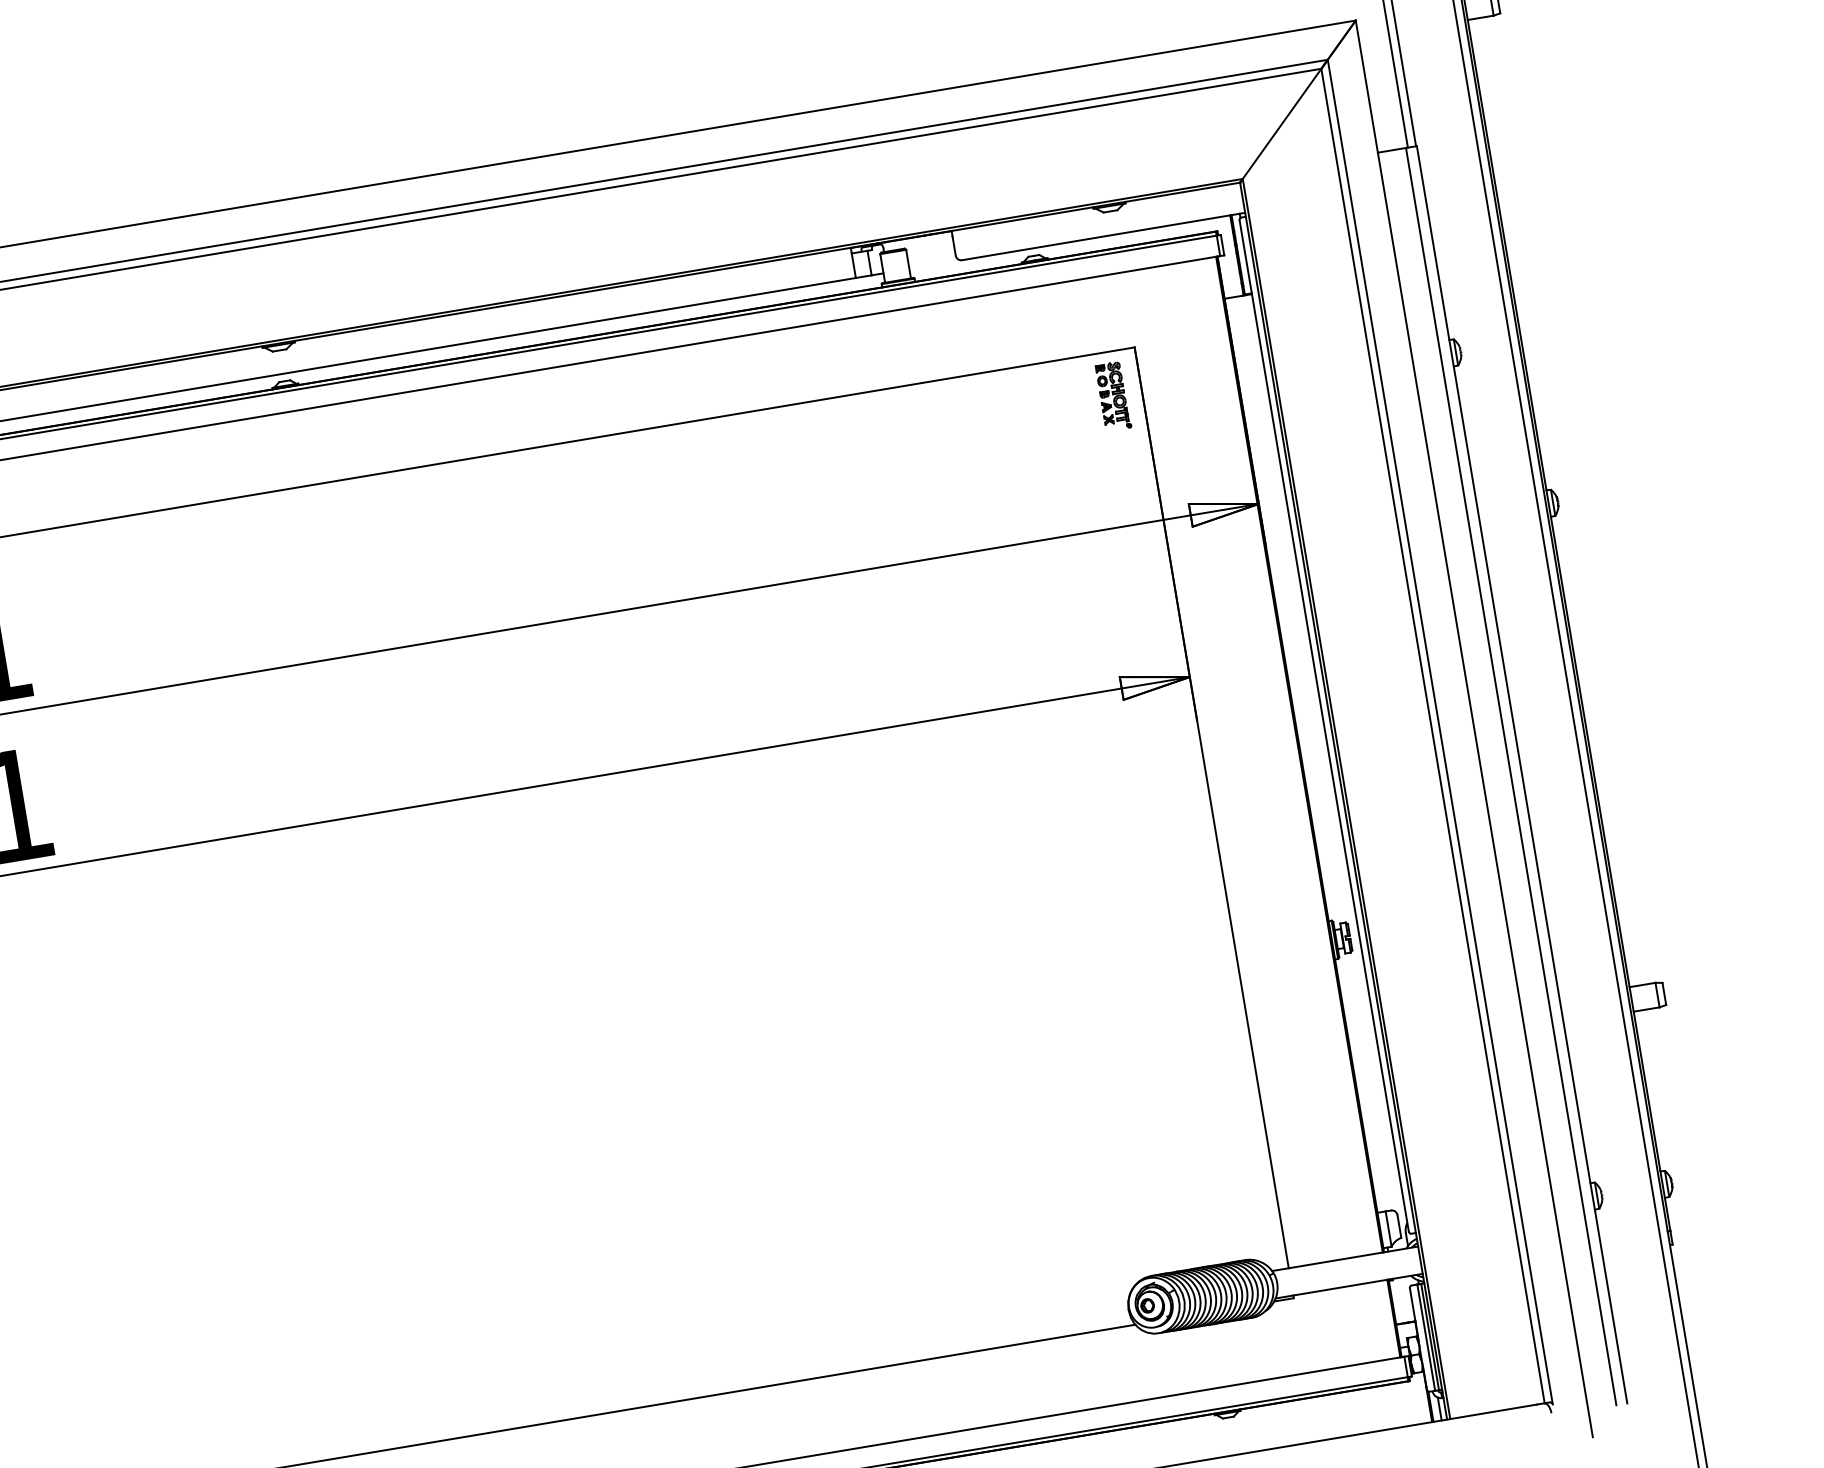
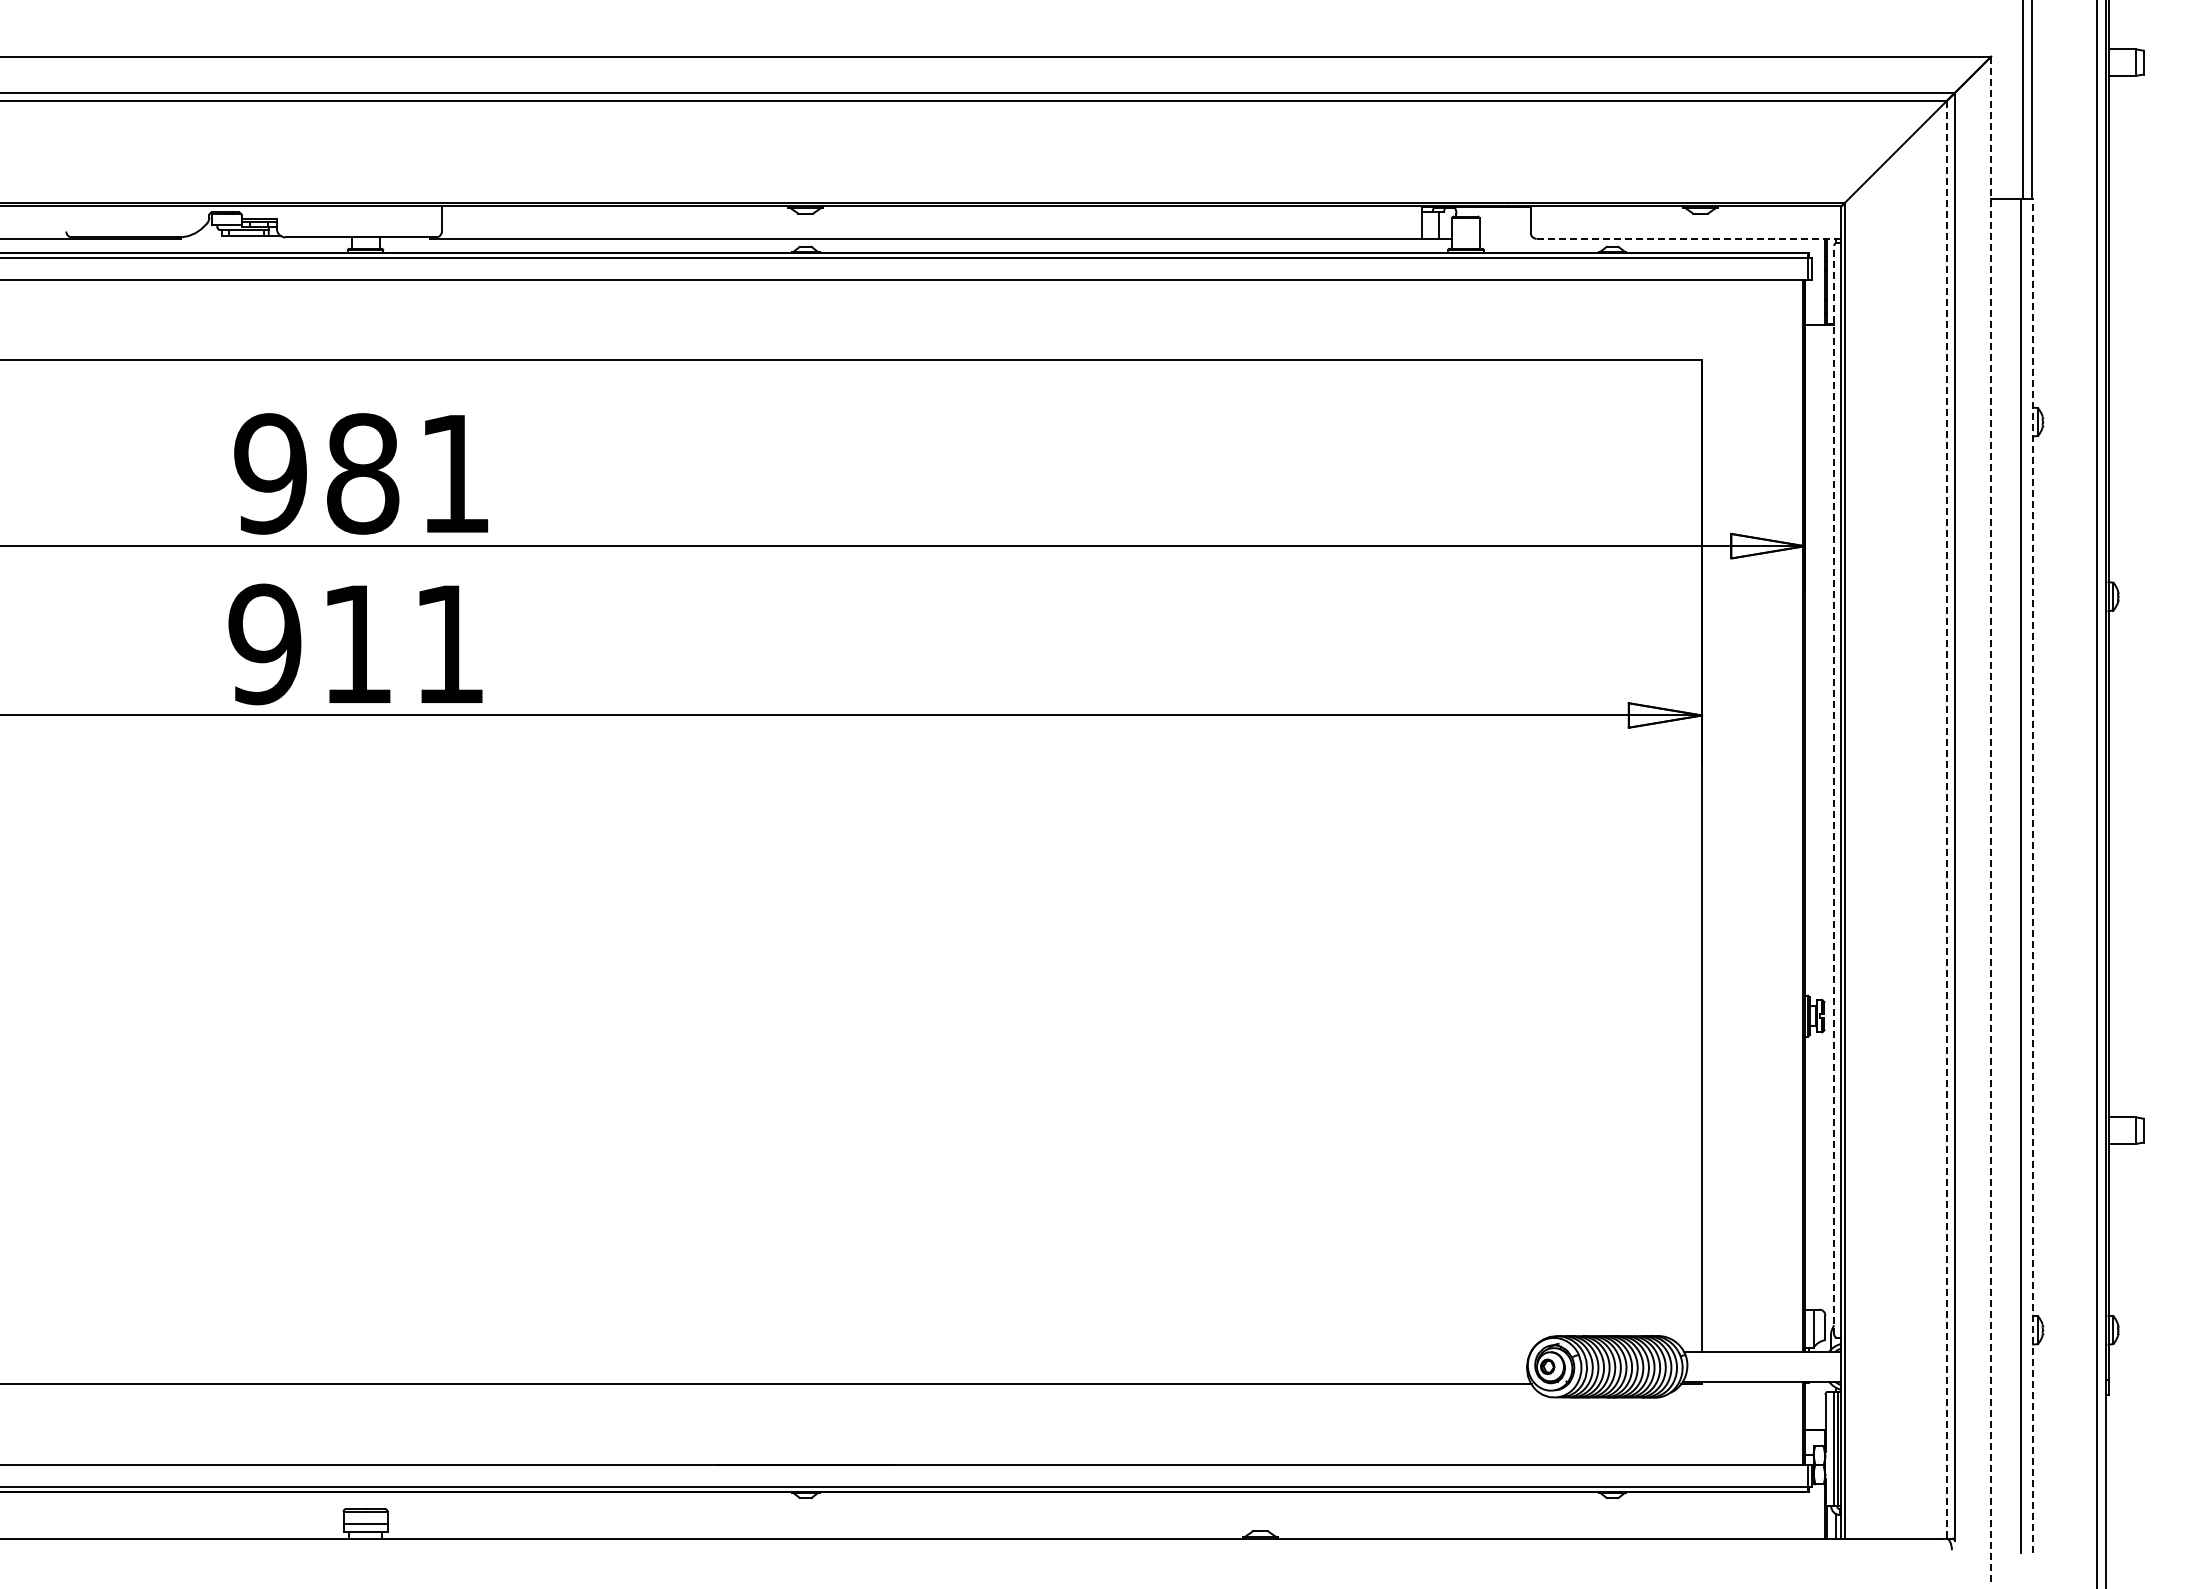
line: (1103, 236) -> (1688, 238), solid -> dashed
part: (1113, 395) -> (1671, 407), removed
line: (1324, 725) -> (1834, 789), solid -> dashed
line: (1474, 728) -> (1991, 819), solid -> dashed
line: (1432, 735) -> (1946, 819), solid -> dashed
line: (1522, 774) -> (2033, 875), solid -> dashed

